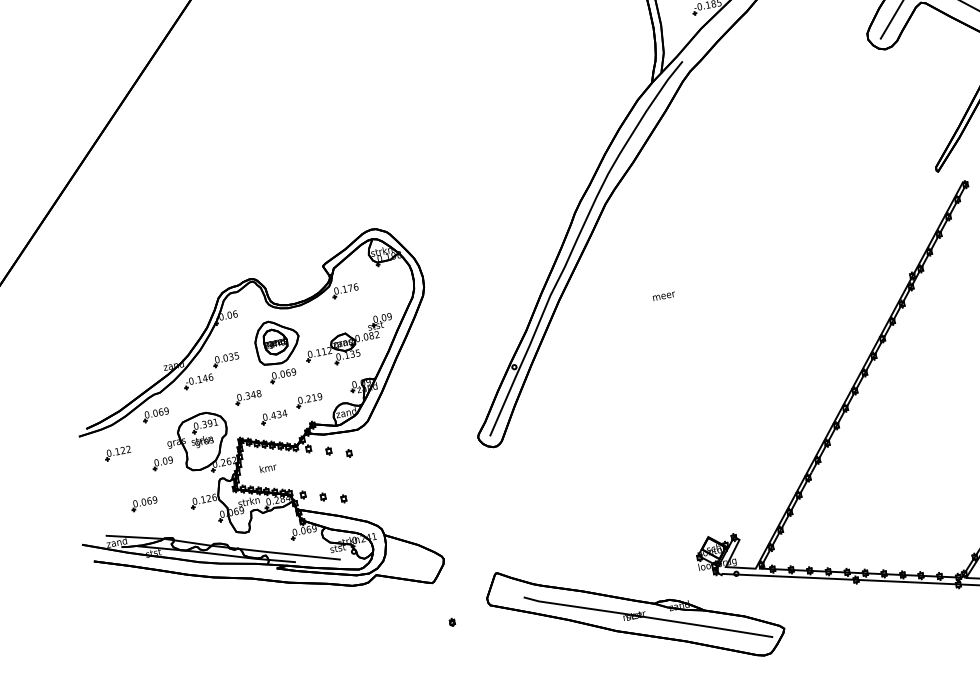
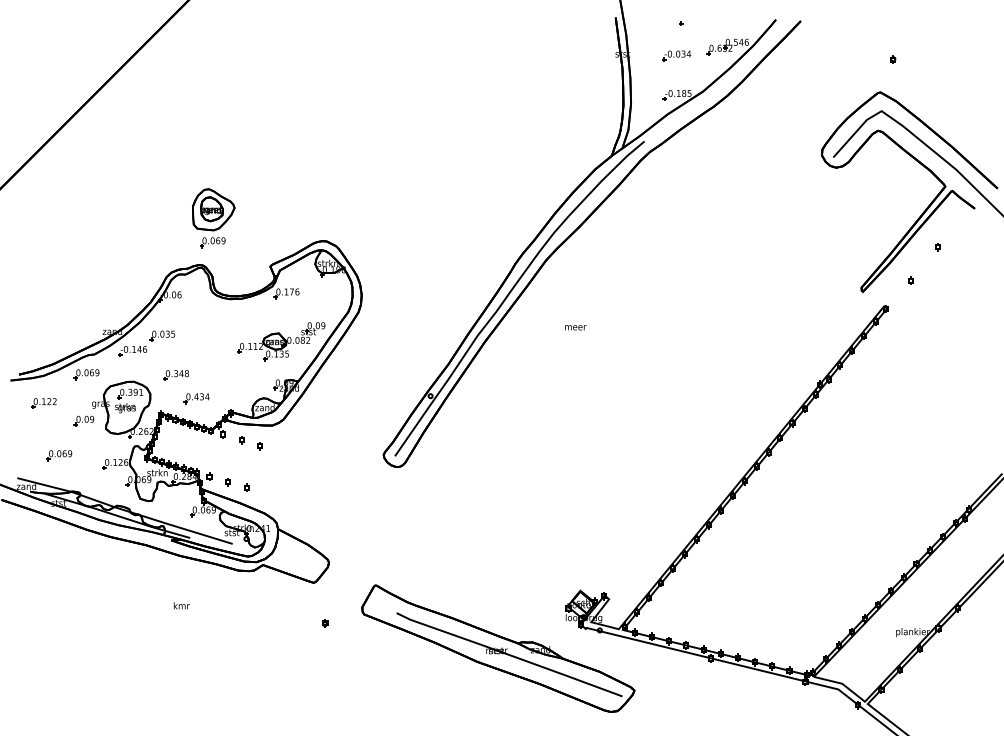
text: (663, 296) -> (575, 327), moved
part: (278, 351) -> (213, 218), moved
part: (309, 400) -> (232, 389), removed
text: (267, 467) -> (181, 605), moved

